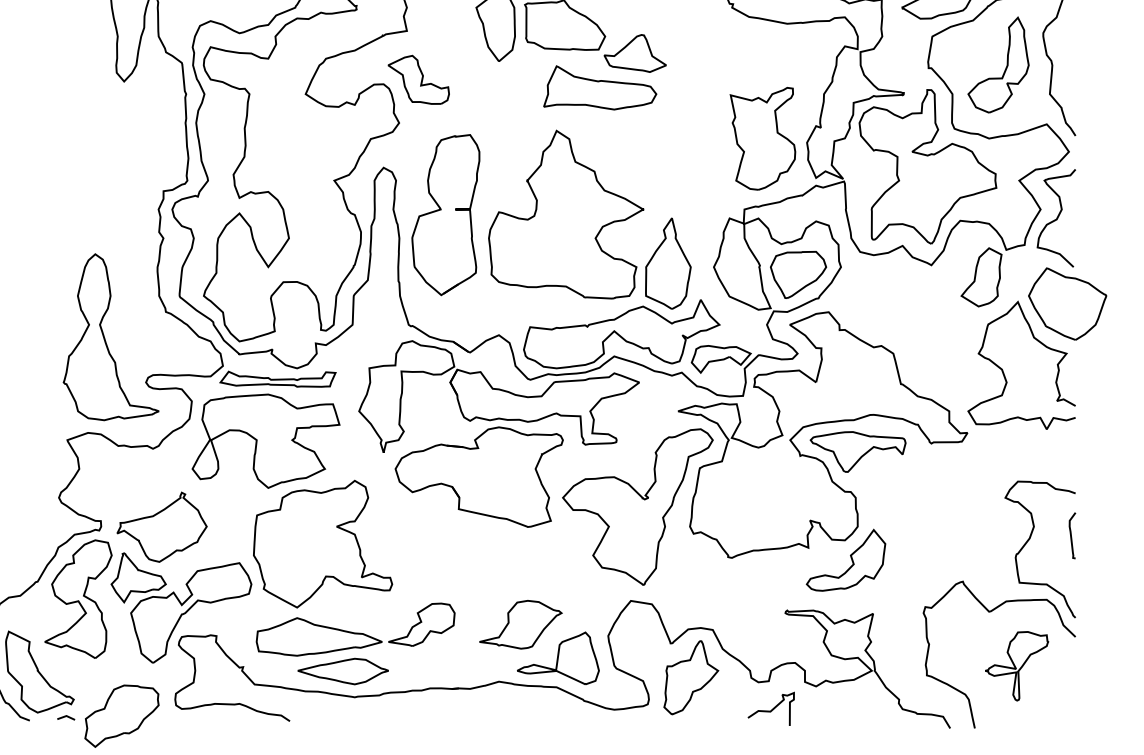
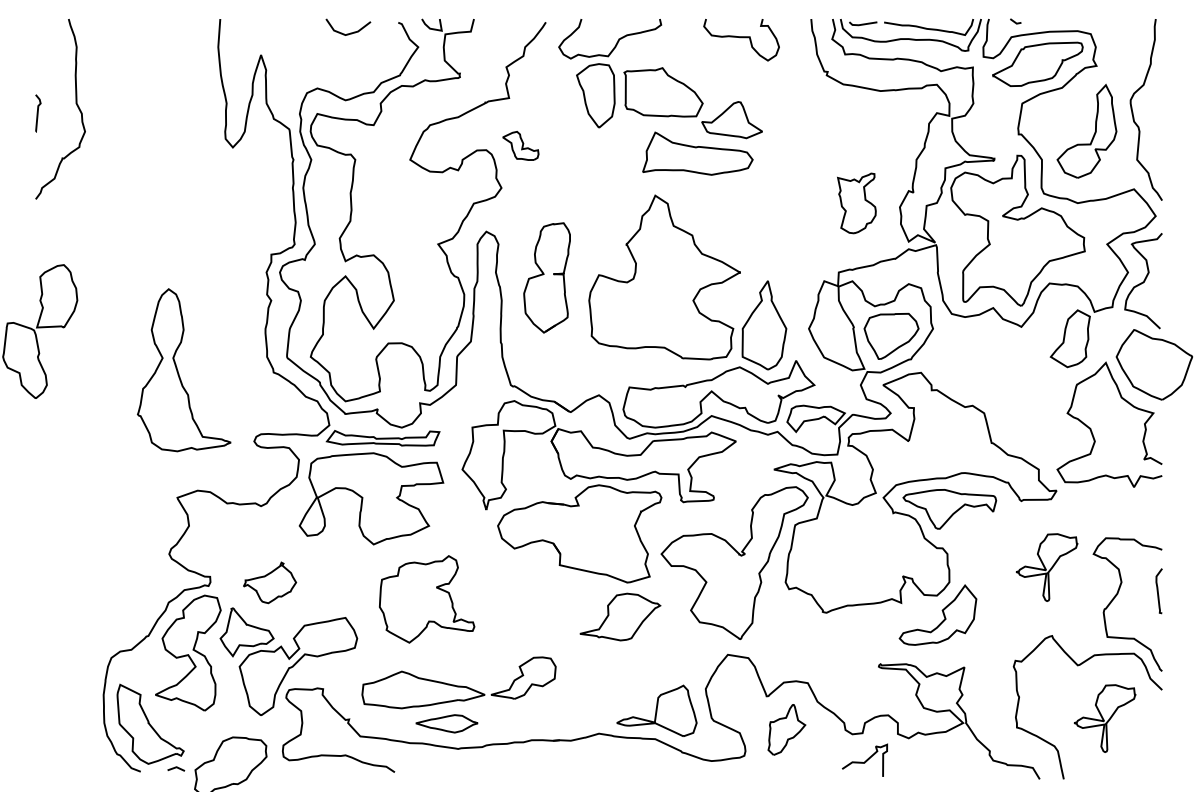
part: (418, 79) -> (520, 145), size x0.6
part: (762, 138) -> (856, 203), size x0.6
part: (445, 214) -> (546, 277), size x0.7
part: (111, 337) -> (184, 370), moved
part: (957, 511) -> (1046, 567), added
part: (161, 526) -> (269, 582), size x0.6
part: (322, 544) -> (426, 599), size x0.7
part: (520, 624) -> (620, 616), moved
part: (342, 671) -> (446, 723), size x0.7
part: (690, 677) -> (786, 729), size x0.7

